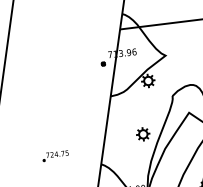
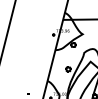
part: (54, 157) -> (26, 75), removed

